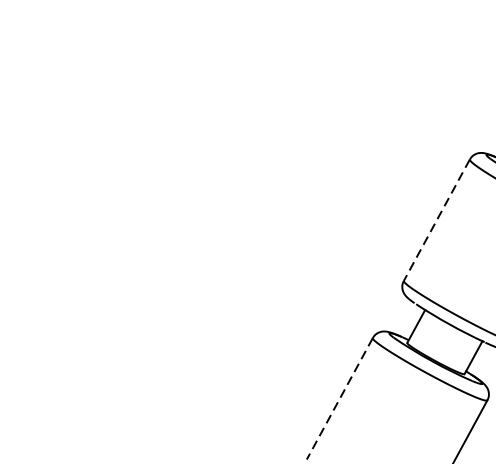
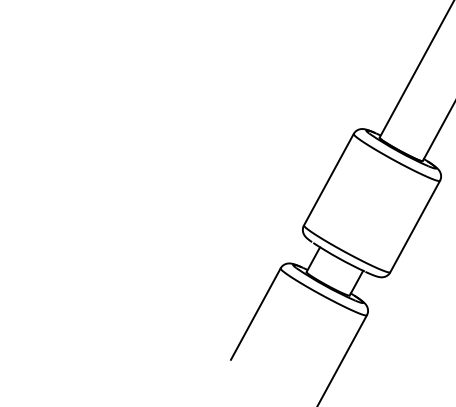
line: (436, 221) -> (328, 180), dashed -> solid
line: (339, 399) -> (255, 314), dashed -> solid

